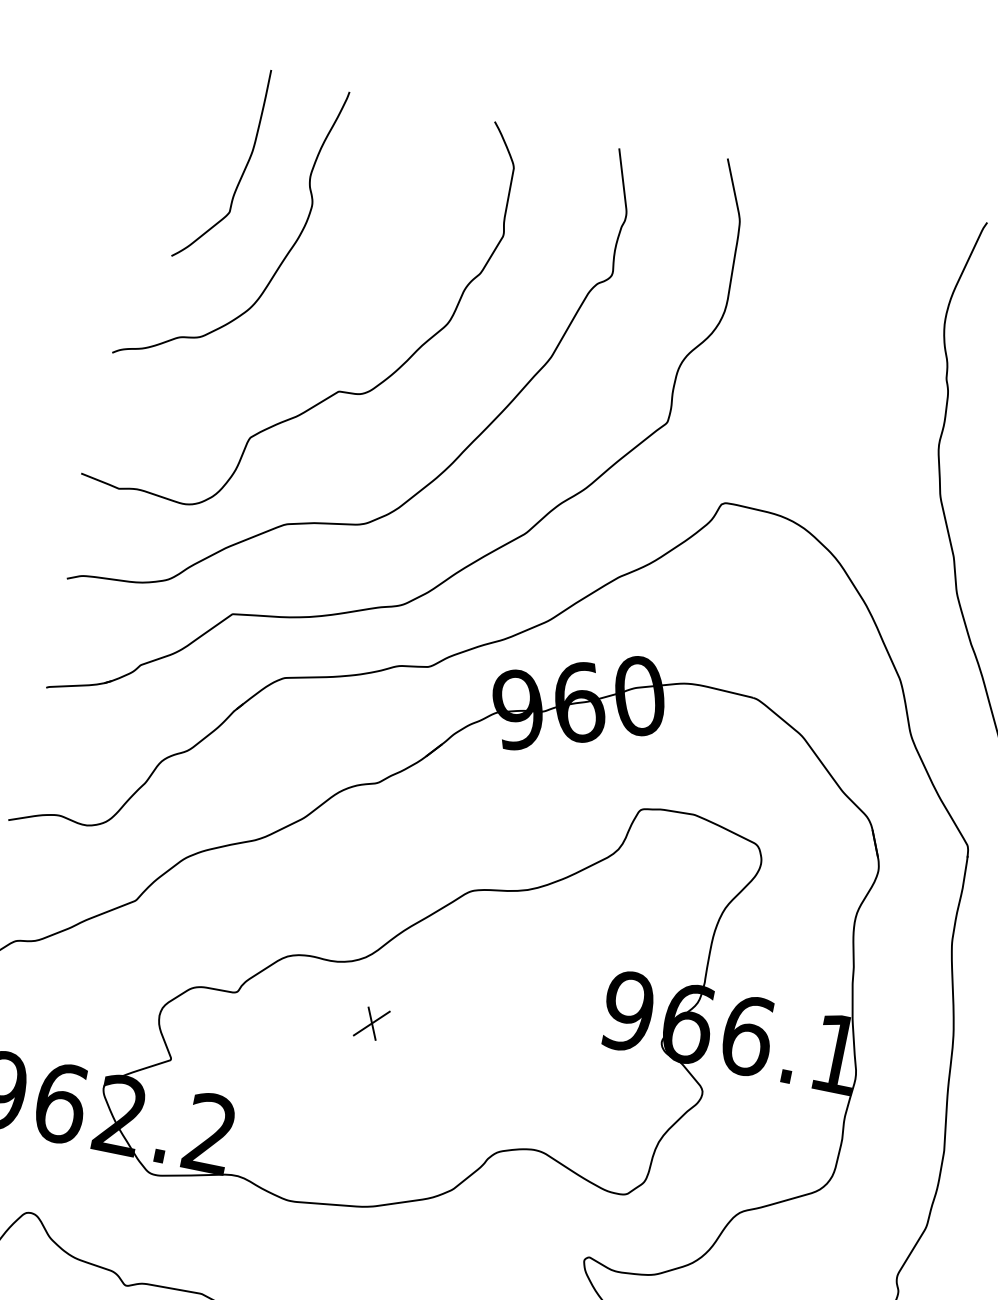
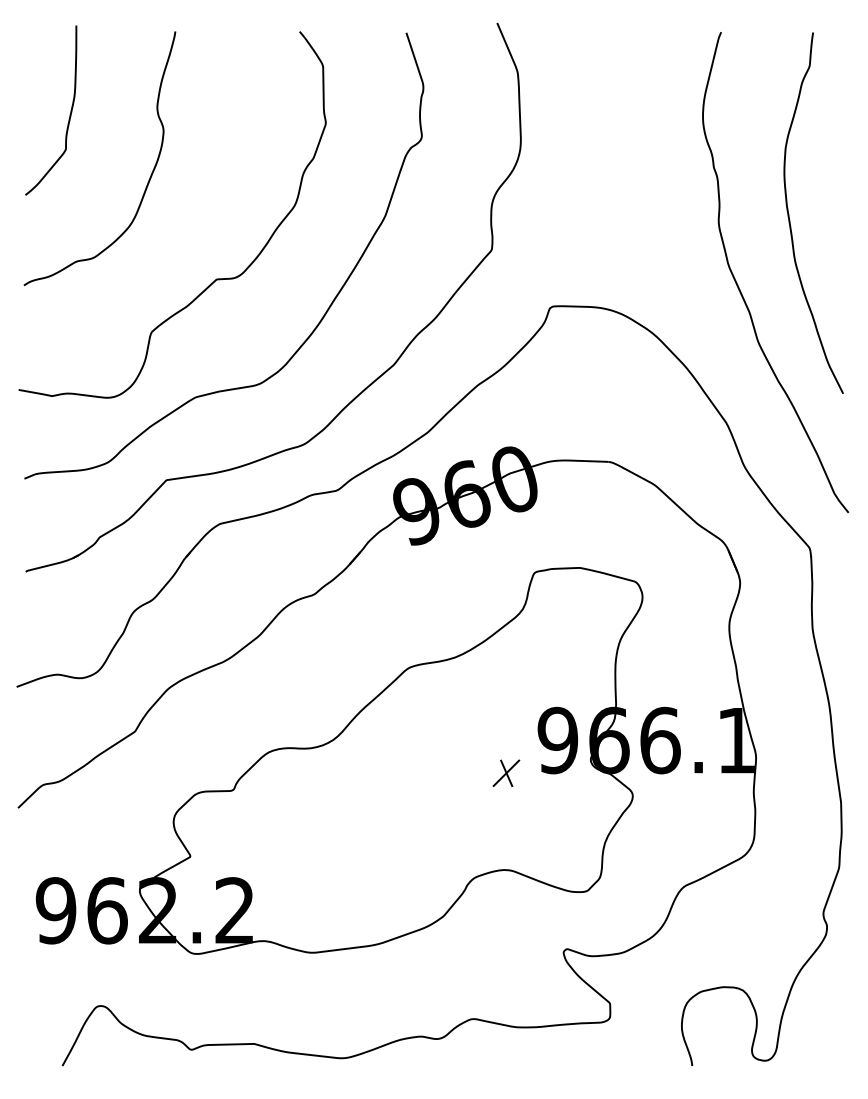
curve: (242, 172) -> (69, 114), moved
part: (371, 1023) -> (506, 773), moved

